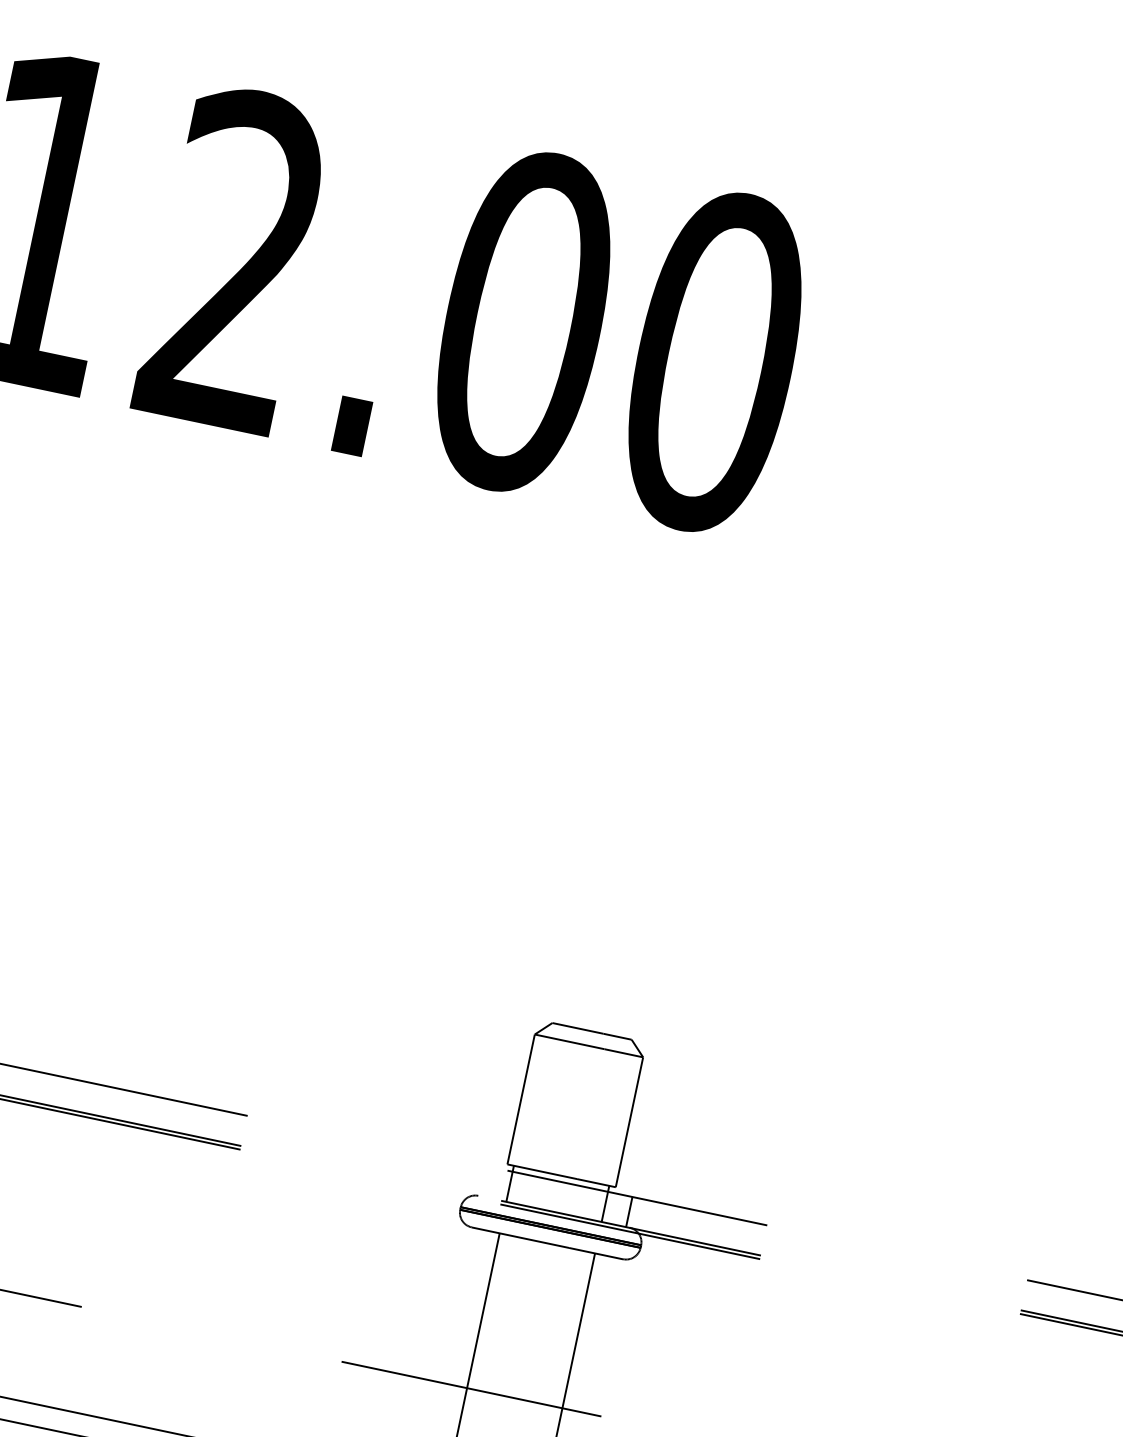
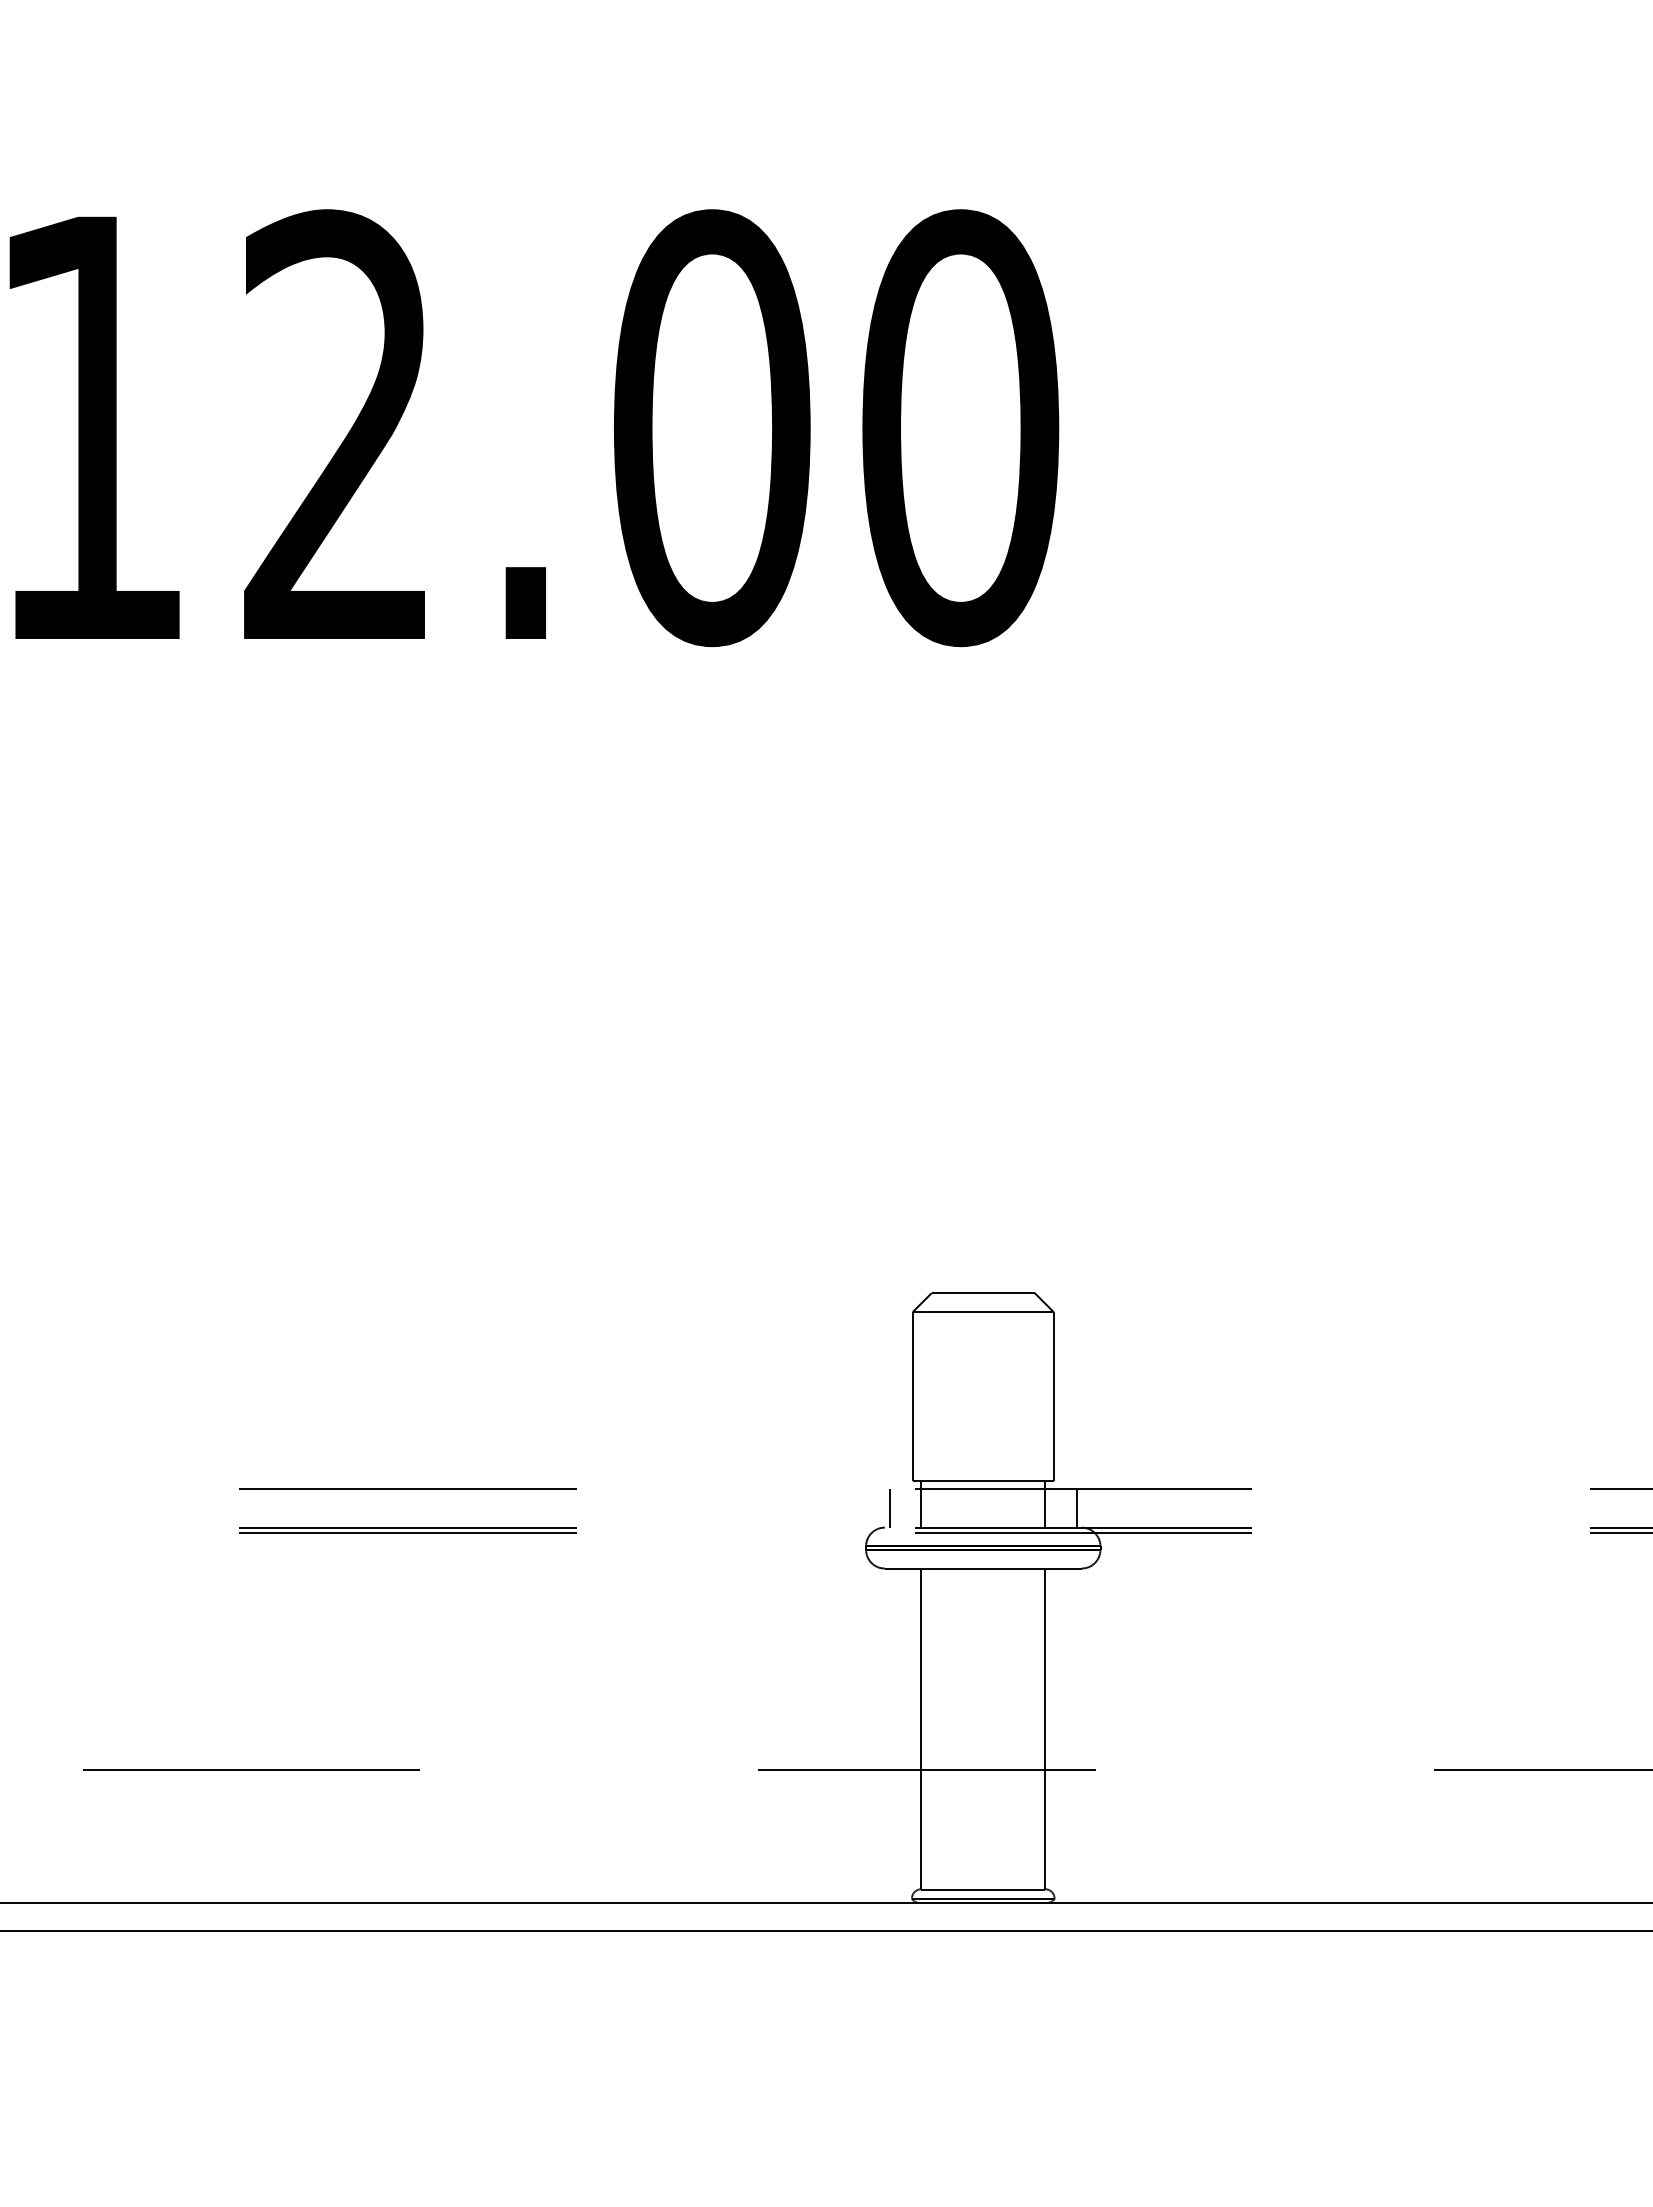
line: (485, 1181) -> (889, 1507), added

